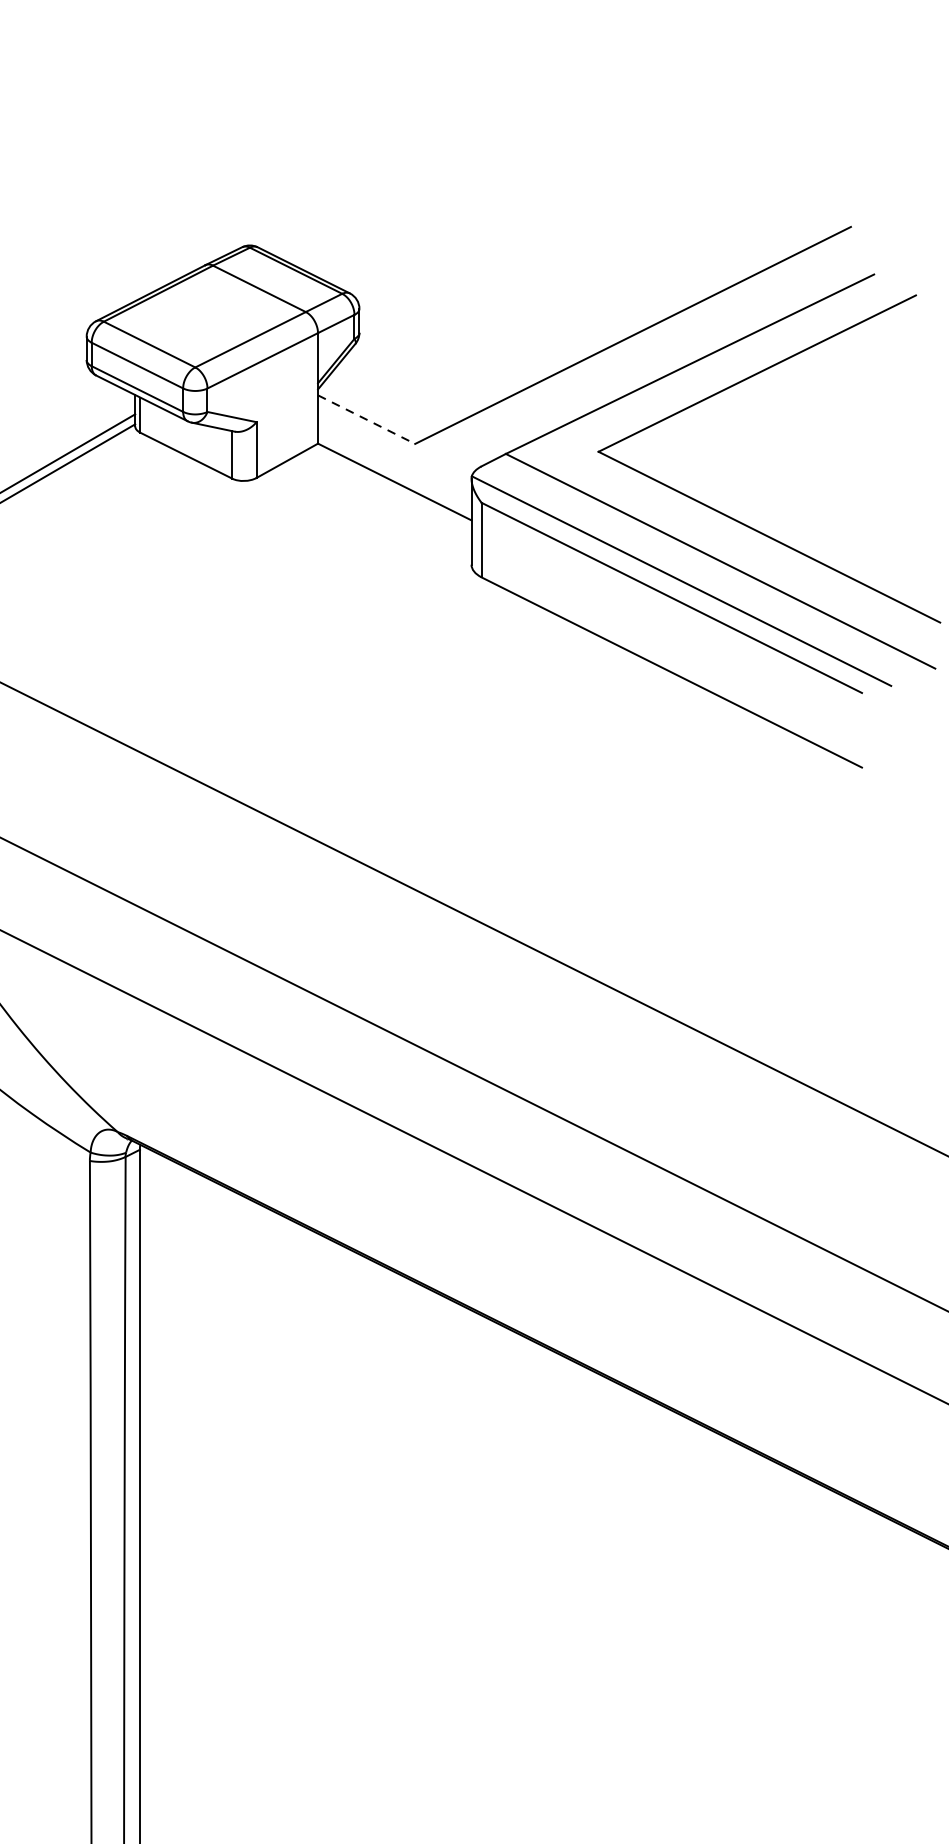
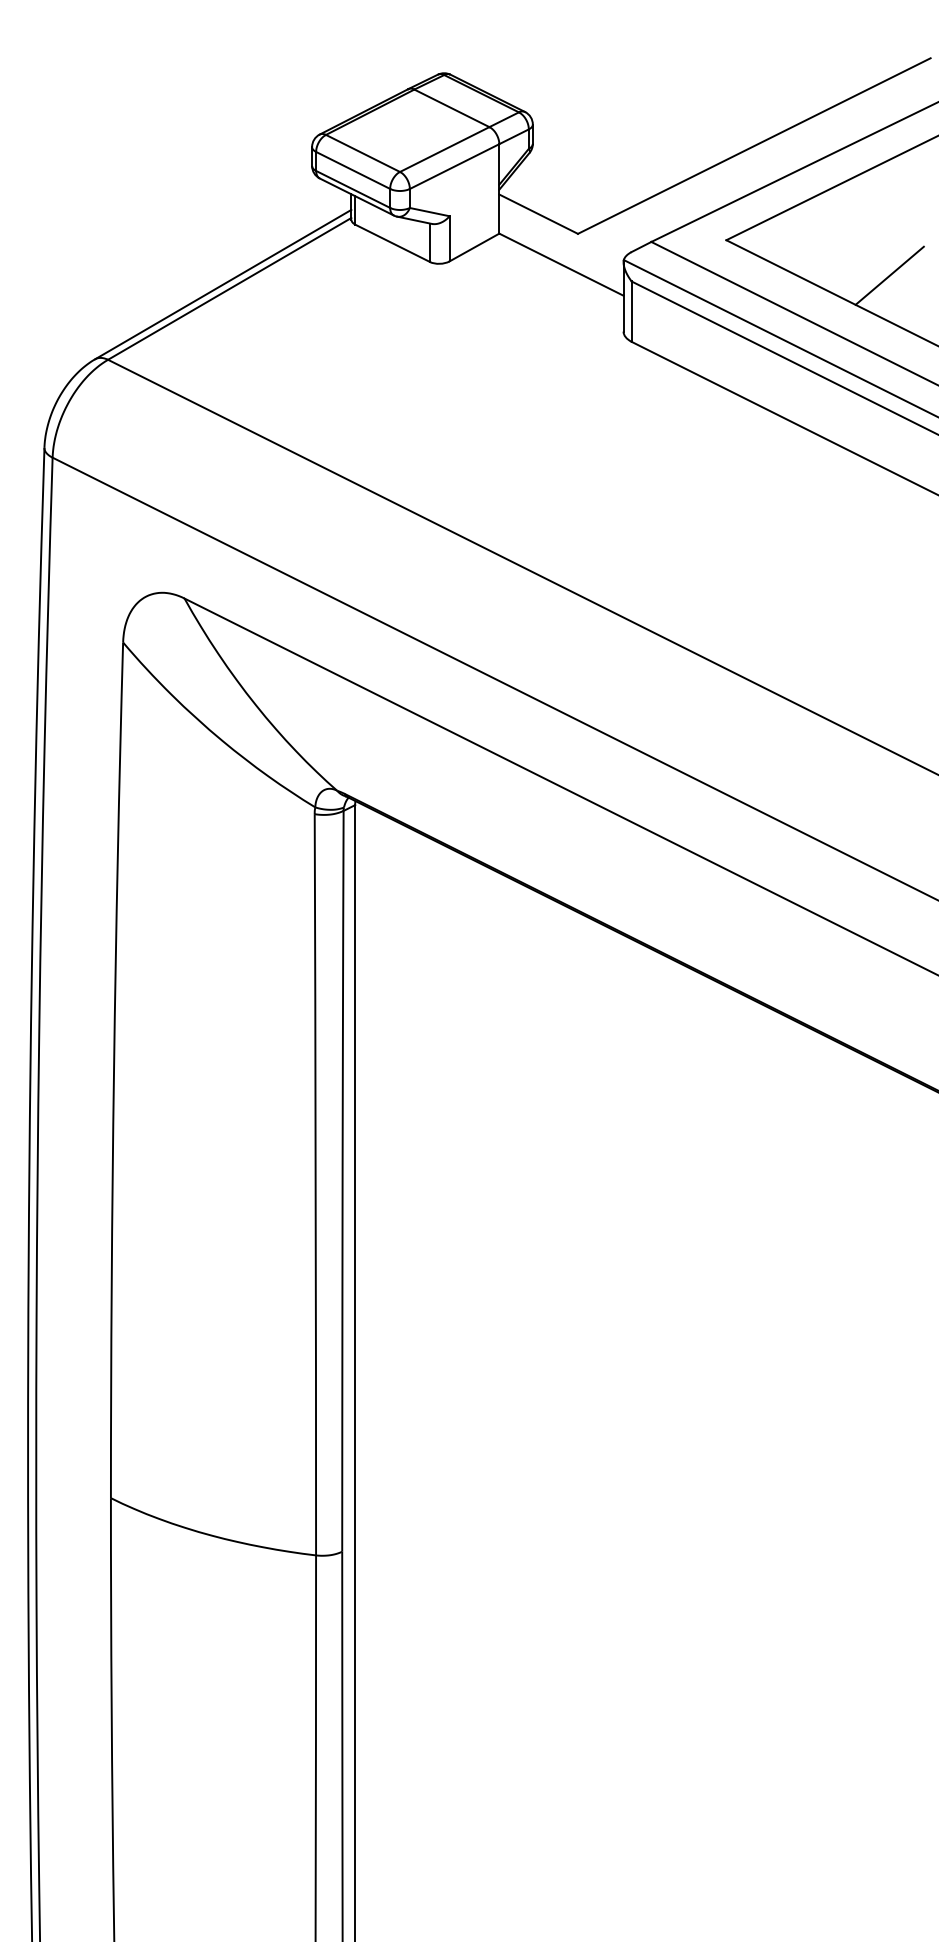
line: (366, 420) -> (538, 214), dashed -> solid
line: (800, 495) -> (889, 275), added

